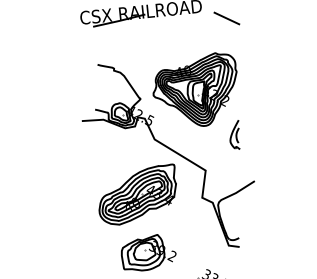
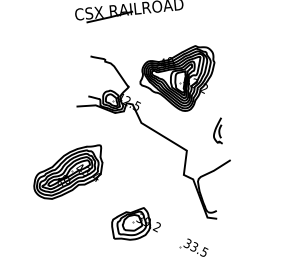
line: (226, 18) -> (205, 15), removed
part: (234, 134) -> (217, 130), moved
part: (137, 193) -> (68, 171), moved

